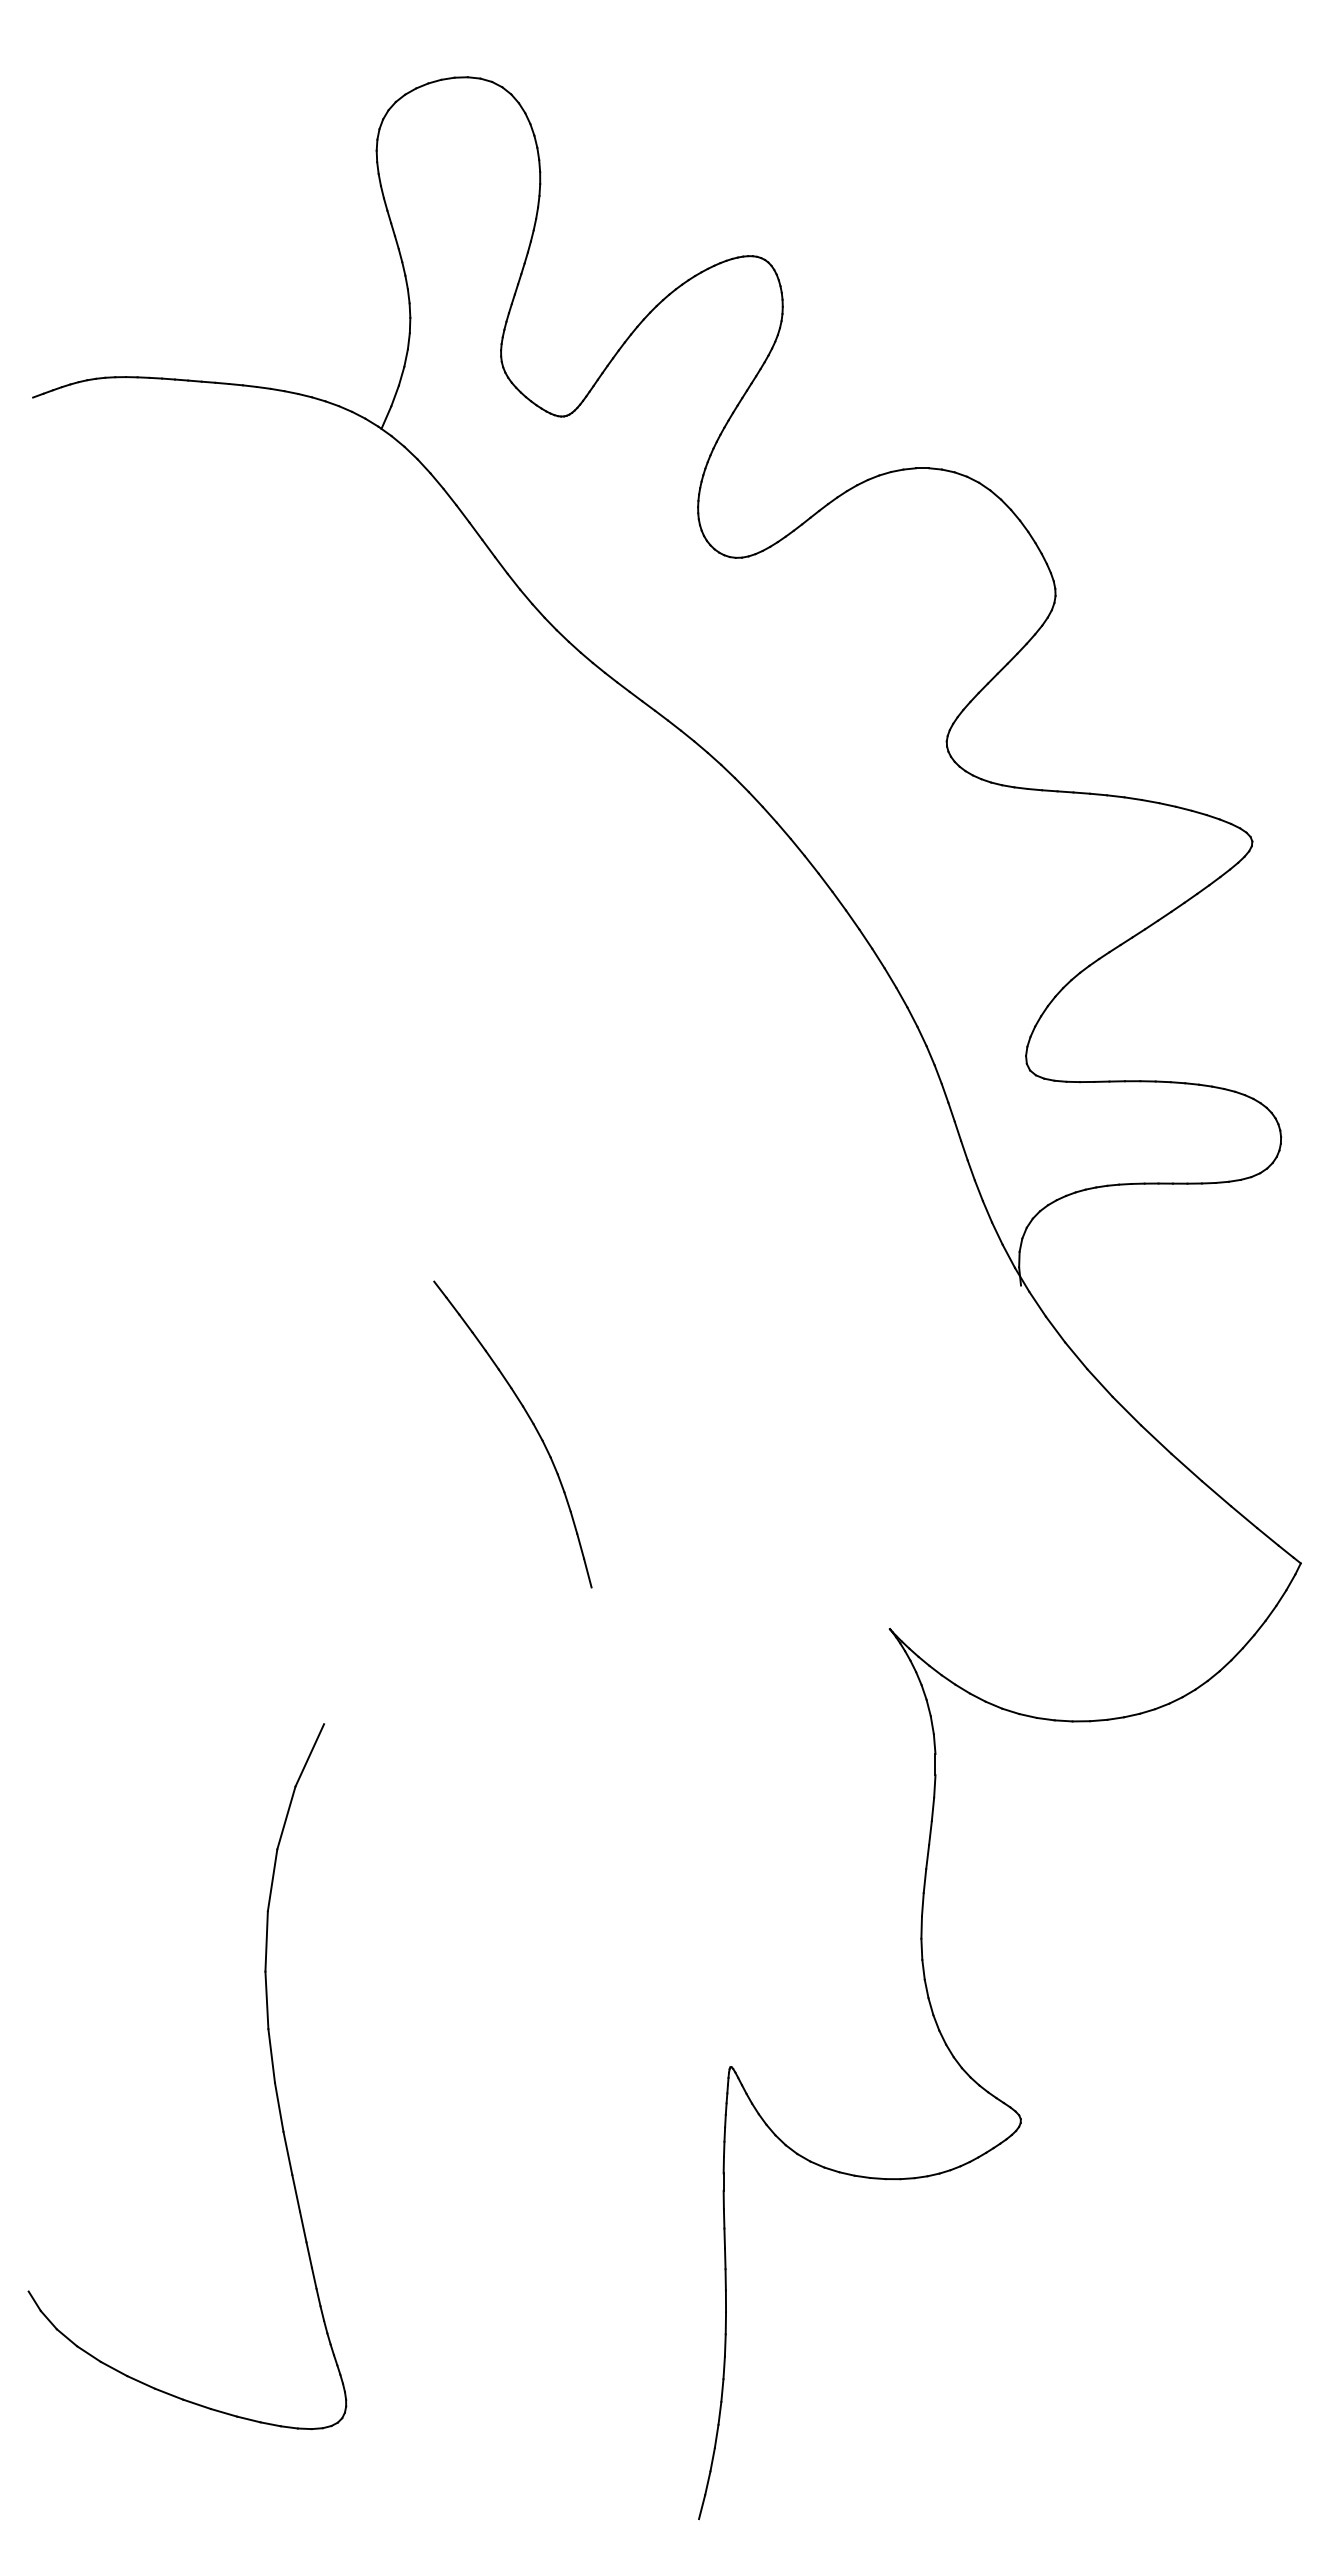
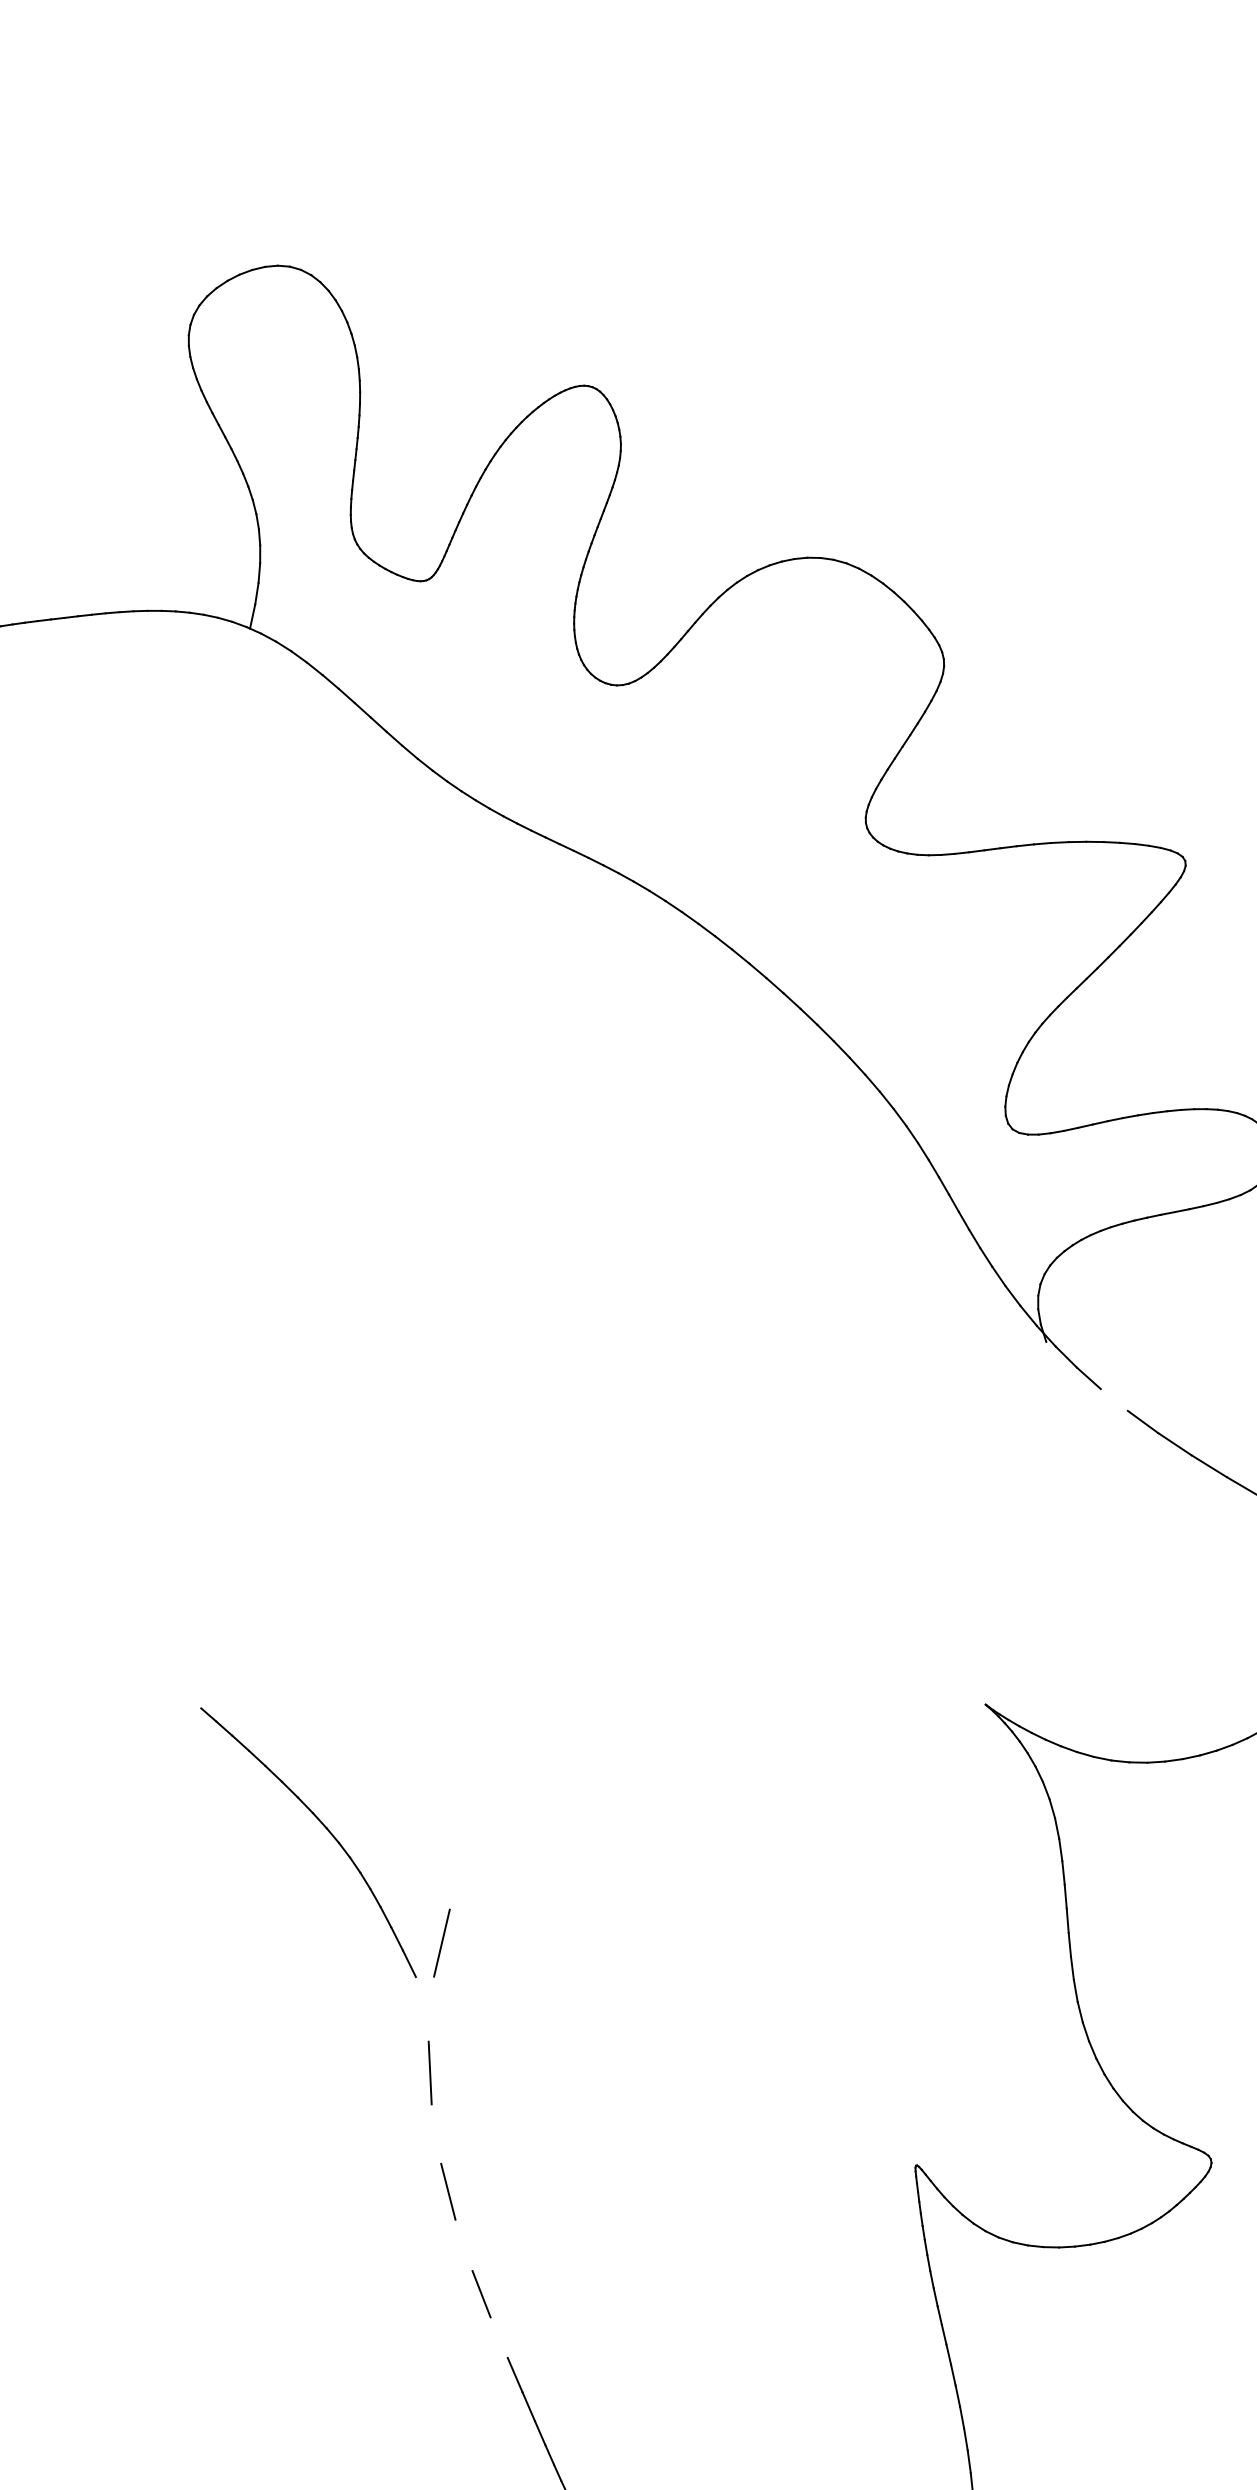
line: (1076, 1355) -> (1114, 1399), removed
part: (530, 1421) -> (323, 1826), moved
line: (286, 1817) -> (431, 2008), removed
line: (266, 1941) -> (436, 2134), removed
line: (271, 2055) -> (463, 2244), removed
line: (287, 2153) -> (498, 2337), removed

